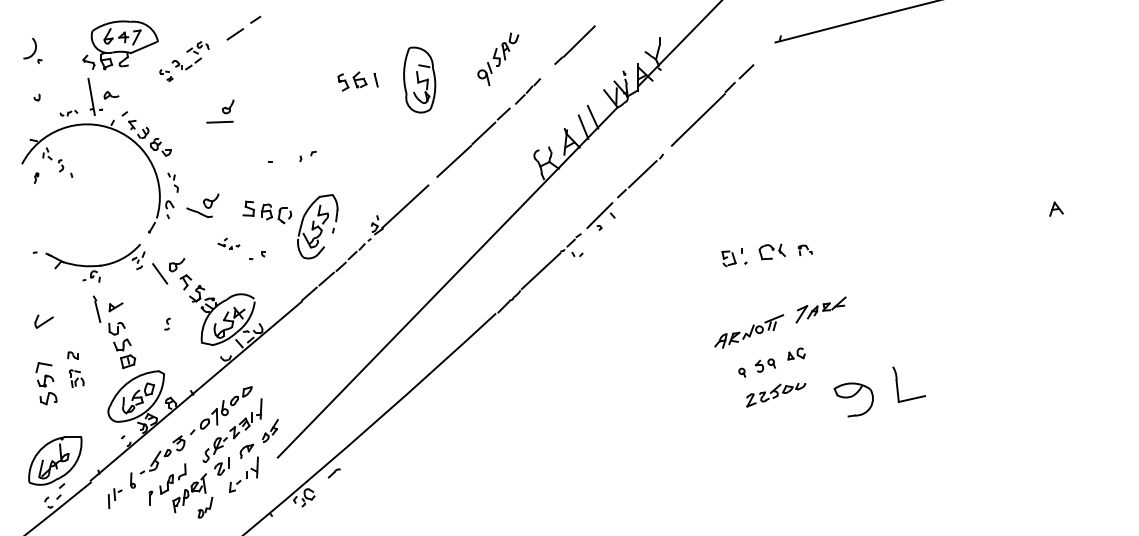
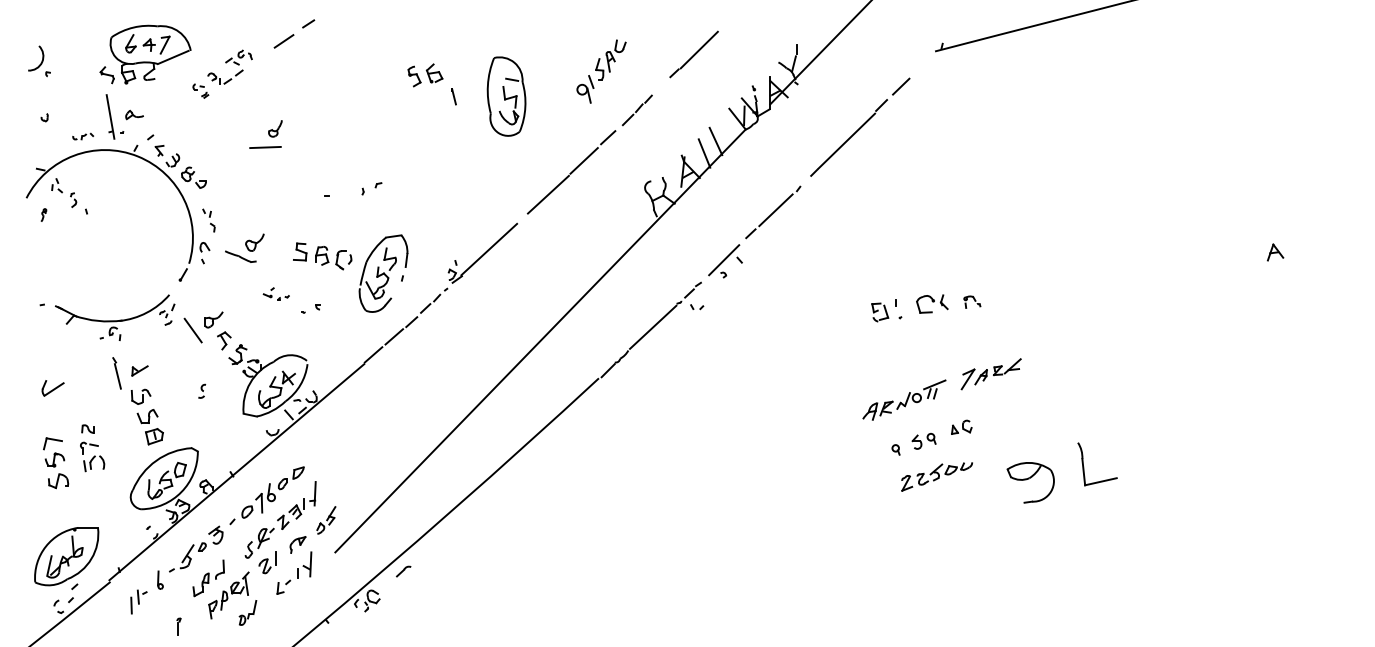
part: (352, 81) -> (425, 75), moved
part: (76, 378) -> (92, 457), size x1.4
part: (150, 498) -> (178, 626), moved

